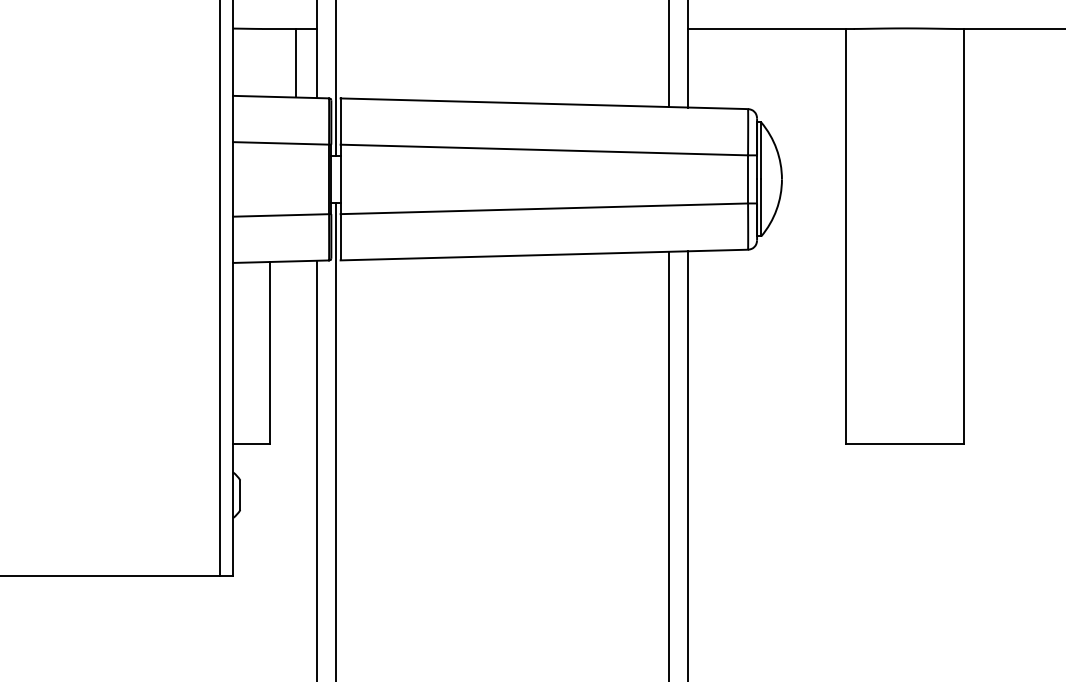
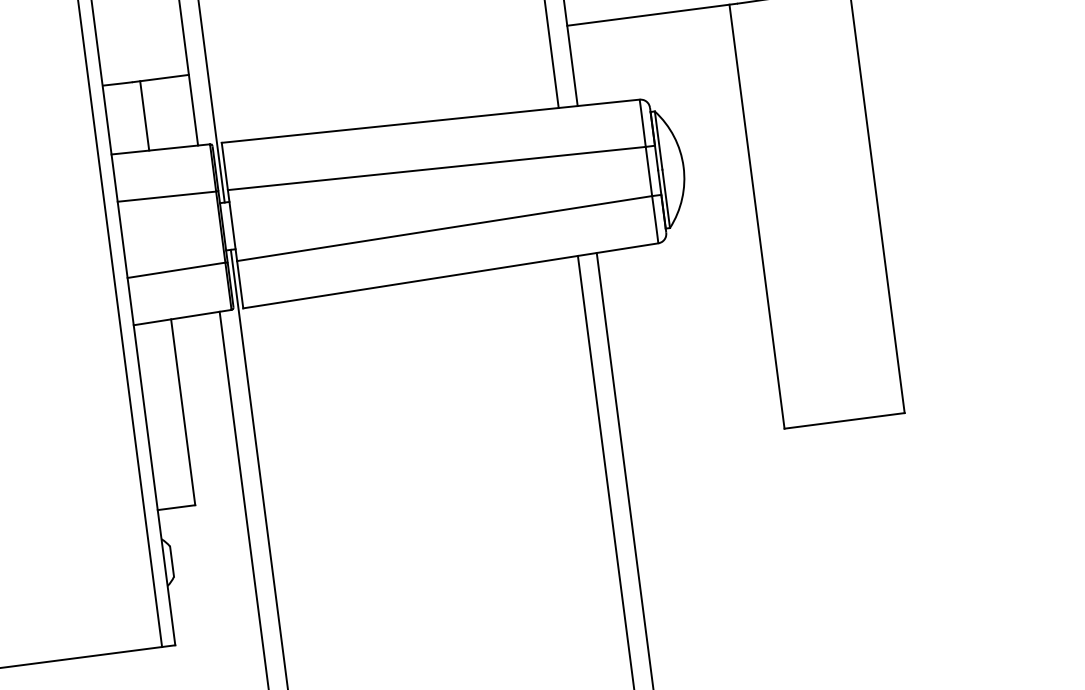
line: (295, 62) -> (144, 115), moved

